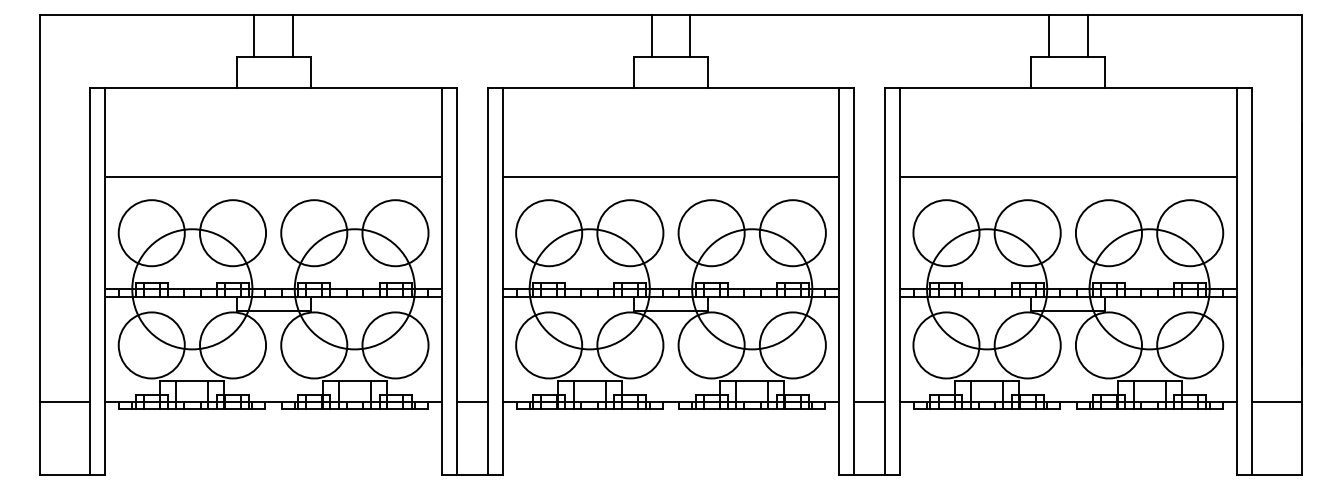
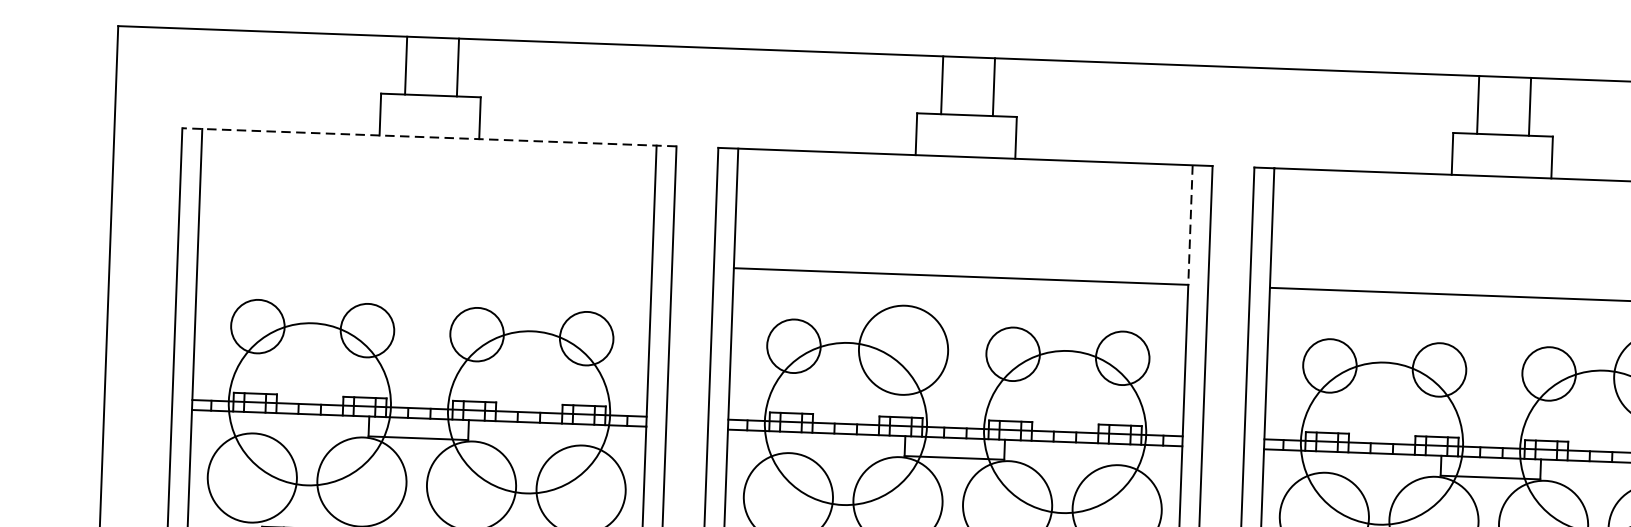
line: (273, 88) -> (429, 137), solid -> dashed
line: (839, 133) -> (1190, 226), solid -> dashed
line: (273, 177) -> (424, 257), removed
circle: (151, 233) -> (257, 327), size x0.6
circle: (233, 233) -> (368, 331), size x0.6
circle: (314, 233) -> (477, 335), size x0.6
circle: (395, 233) -> (586, 339), size x0.6
circle: (549, 233) -> (794, 346), size x0.6
circle: (711, 233) -> (1012, 354), size x0.6
circle: (792, 233) -> (1122, 358), size x0.6
circle: (946, 233) -> (1329, 366), size x0.6
circle: (1027, 233) -> (1439, 370), size x0.6
circle: (1108, 233) -> (1548, 374), size x0.6

